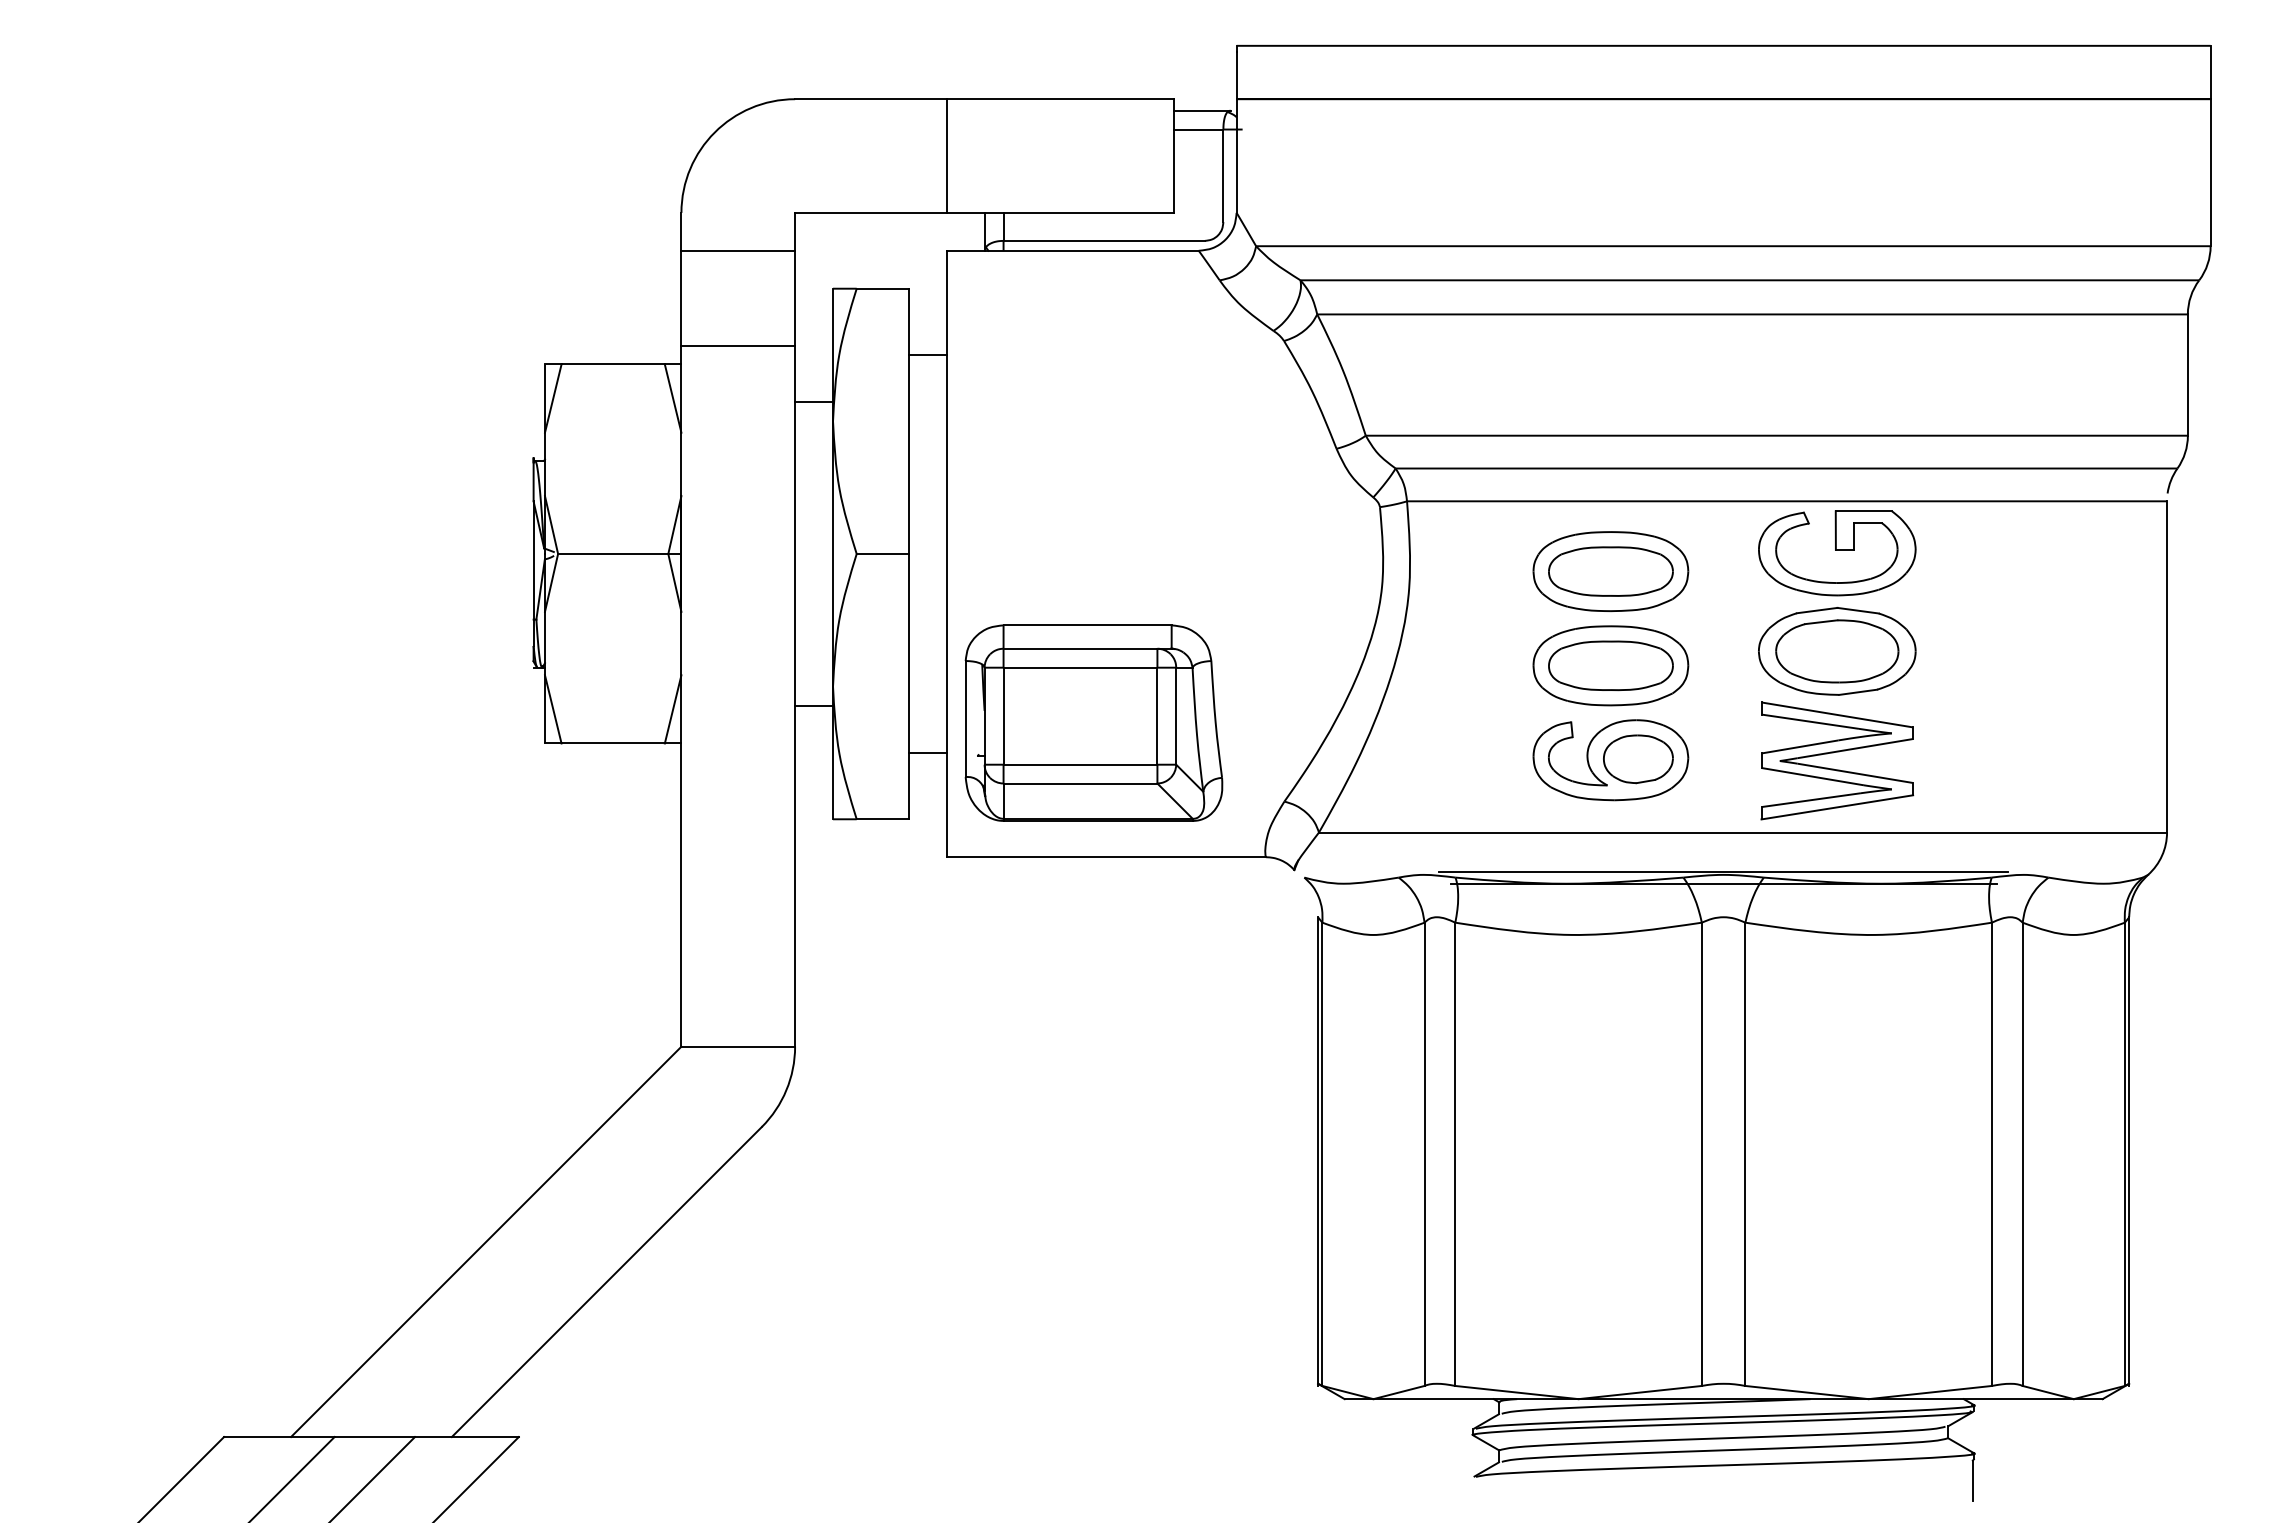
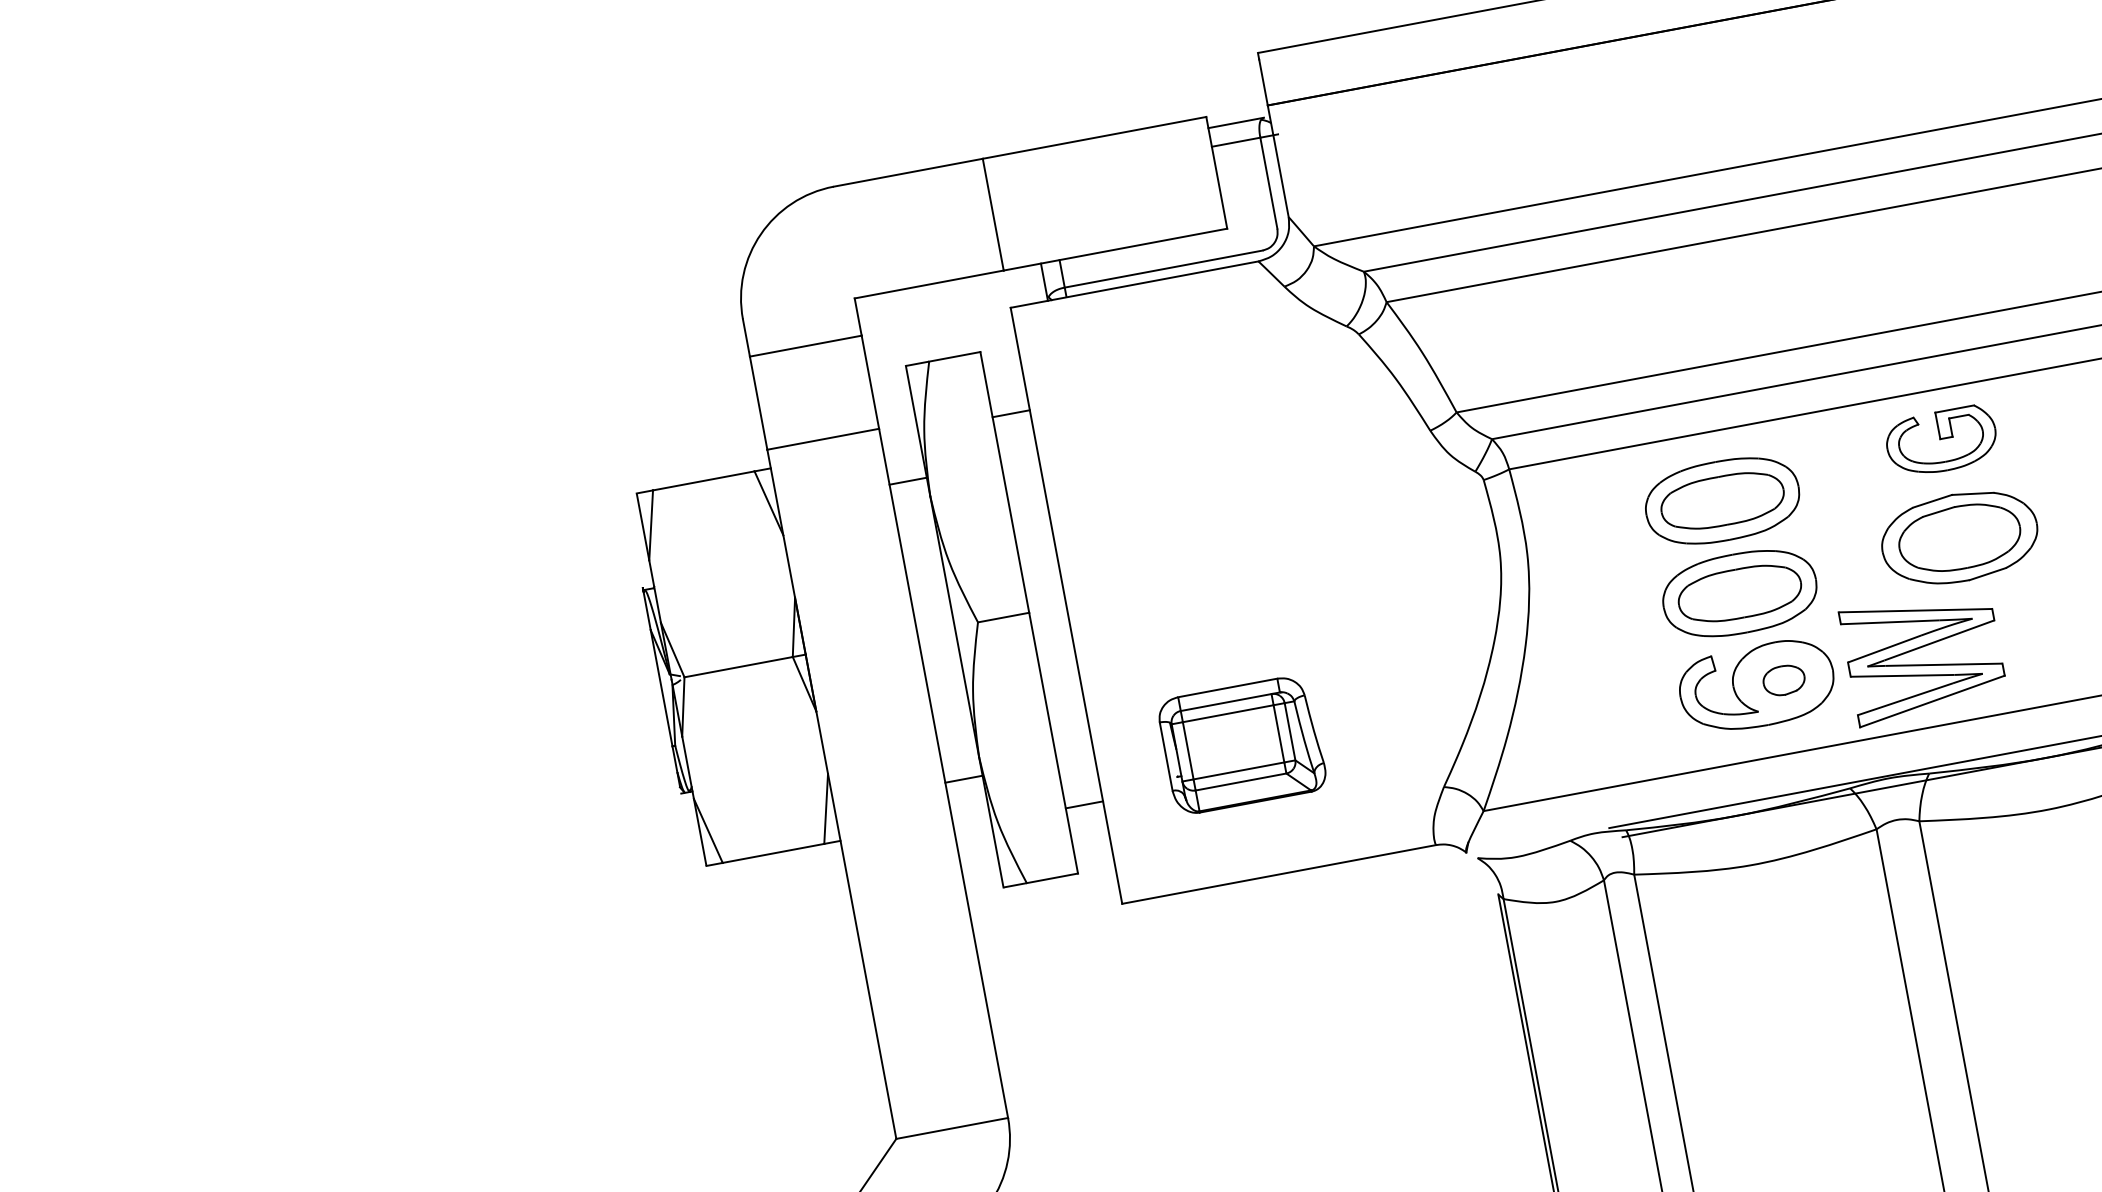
part: (1837, 553) -> (1941, 441), size x0.7
part: (1093, 722) -> (1241, 744), size x0.6
part: (1837, 752) -> (1922, 647), moved
part: (1638, 759) -> (1784, 680), size x0.6

